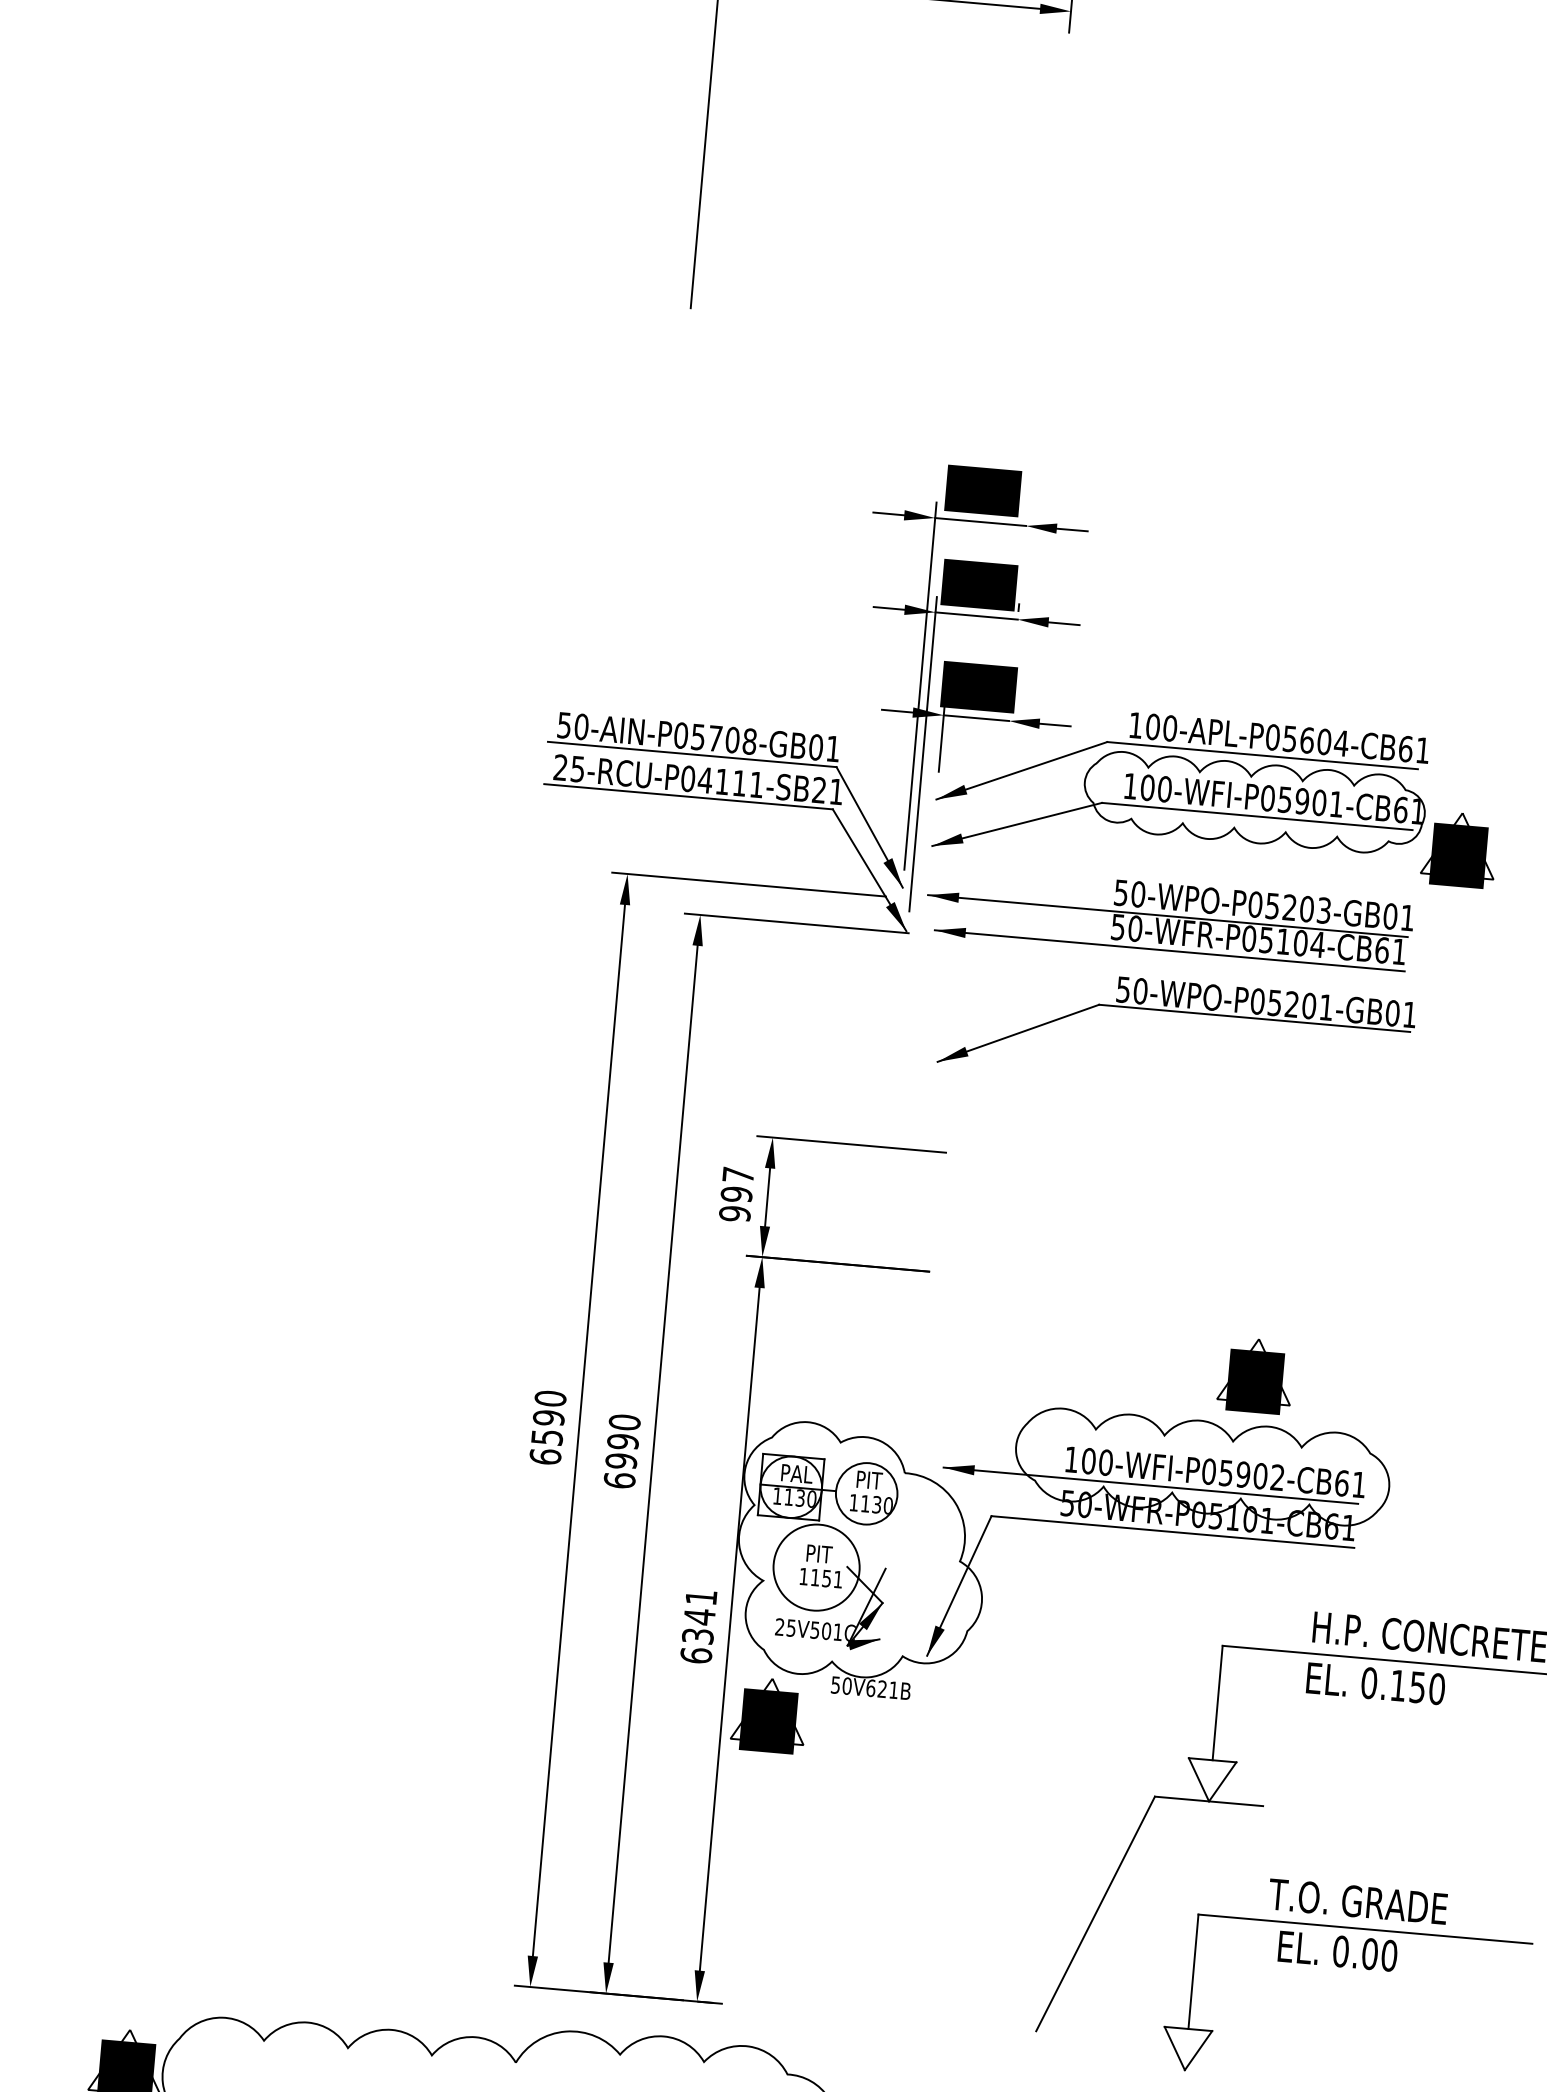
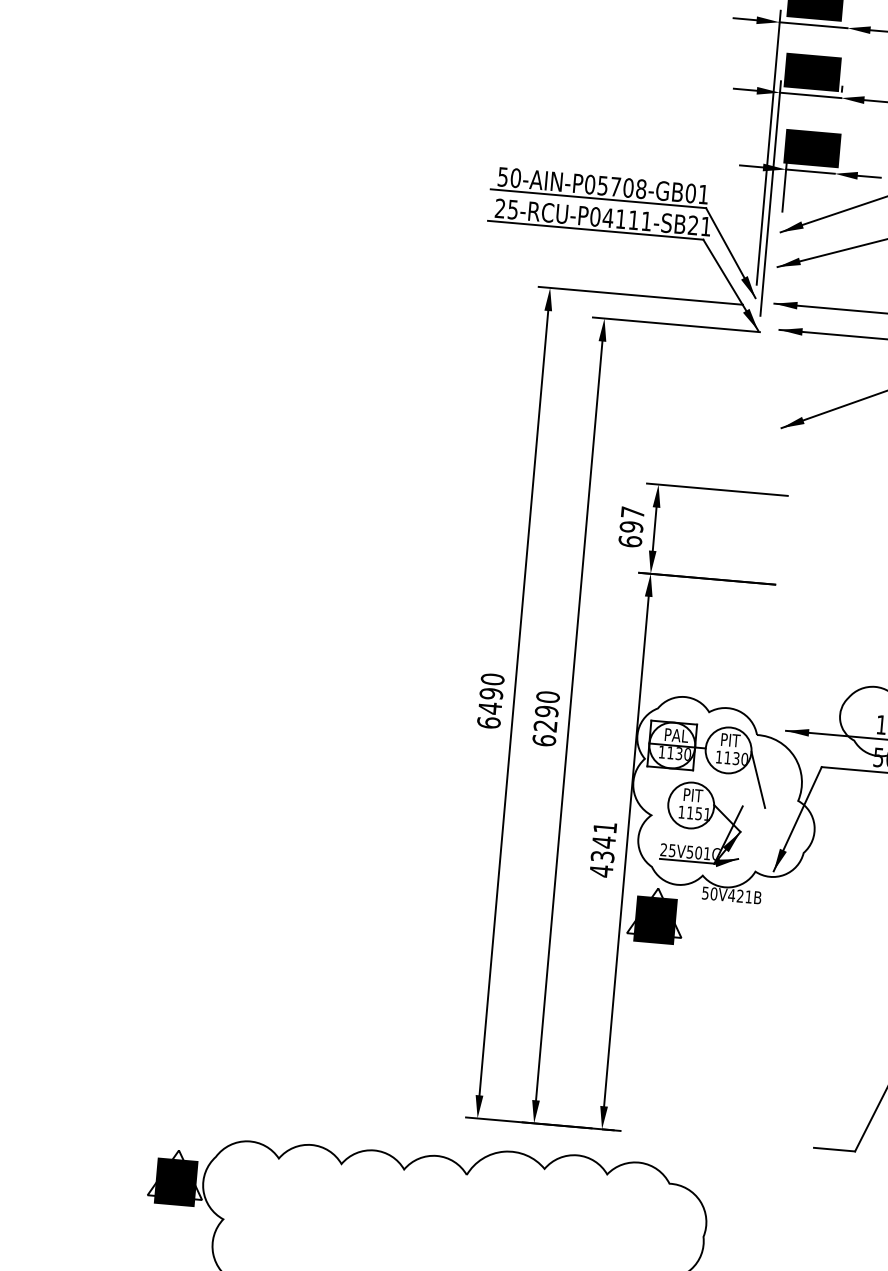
text: (734, 1213) -> (629, 541), 997 -> 697
text: (547, 1438) -> (490, 709), 6590 -> 6490
text: (621, 1461) -> (545, 726), 6990 -> 6290
line: (906, 1532) -> (758, 779), added
circle: (816, 1567) -> (691, 805), size x0.71
line: (810, 1642) -> (686, 861), added
text: (696, 1656) -> (601, 871), 6341 -> 4341
text: (870, 1688) -> (731, 895), 50V621B -> 50V421B
line: (1008, 2028) -> (834, 1149), added

